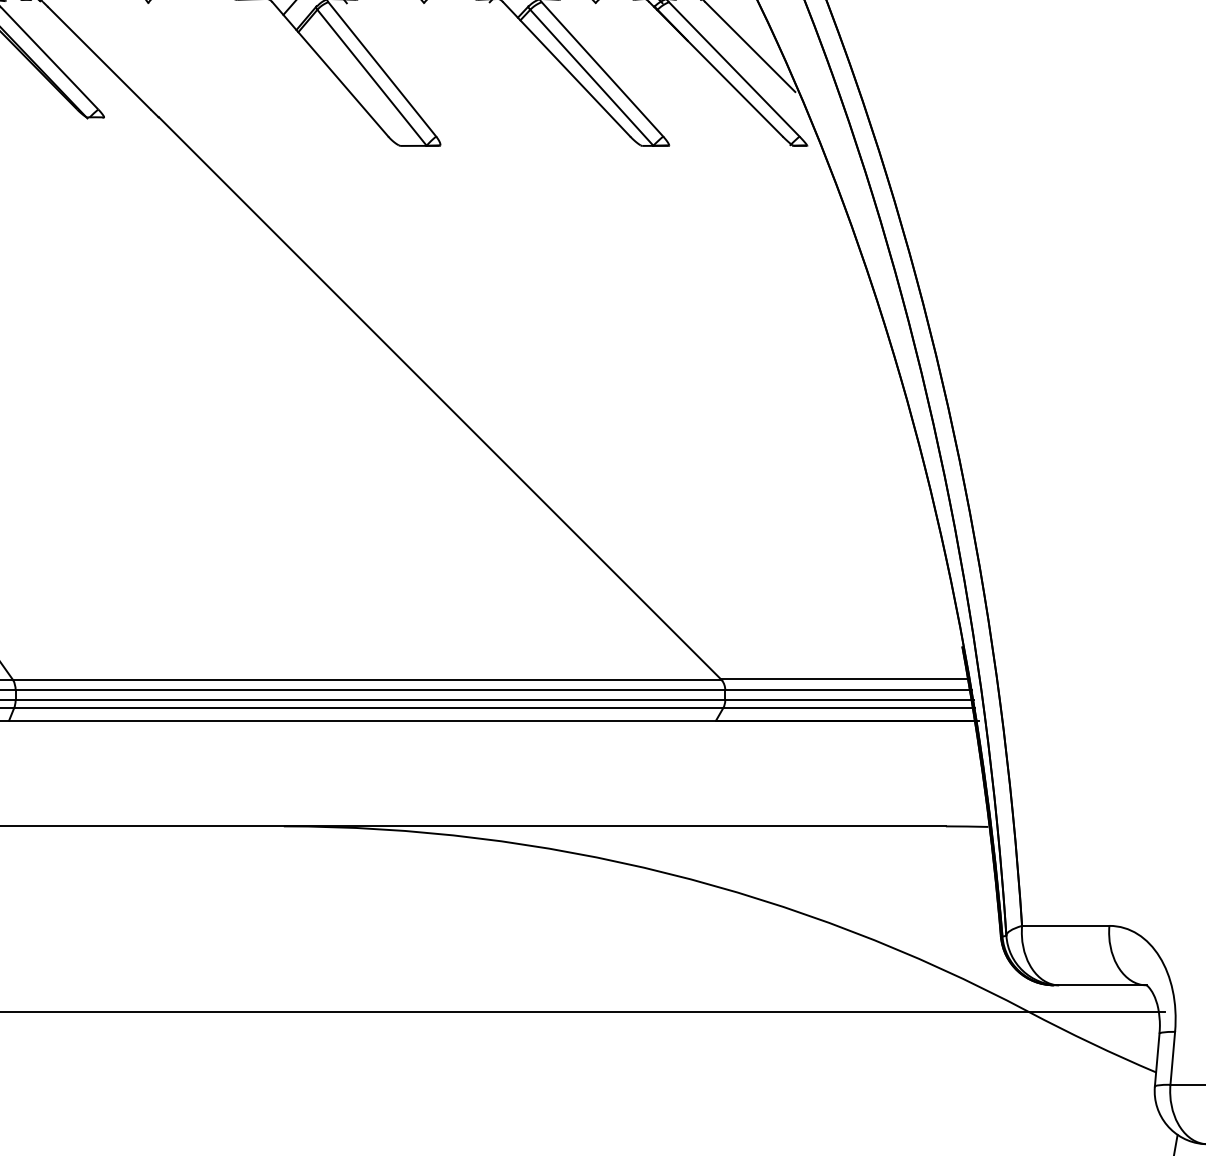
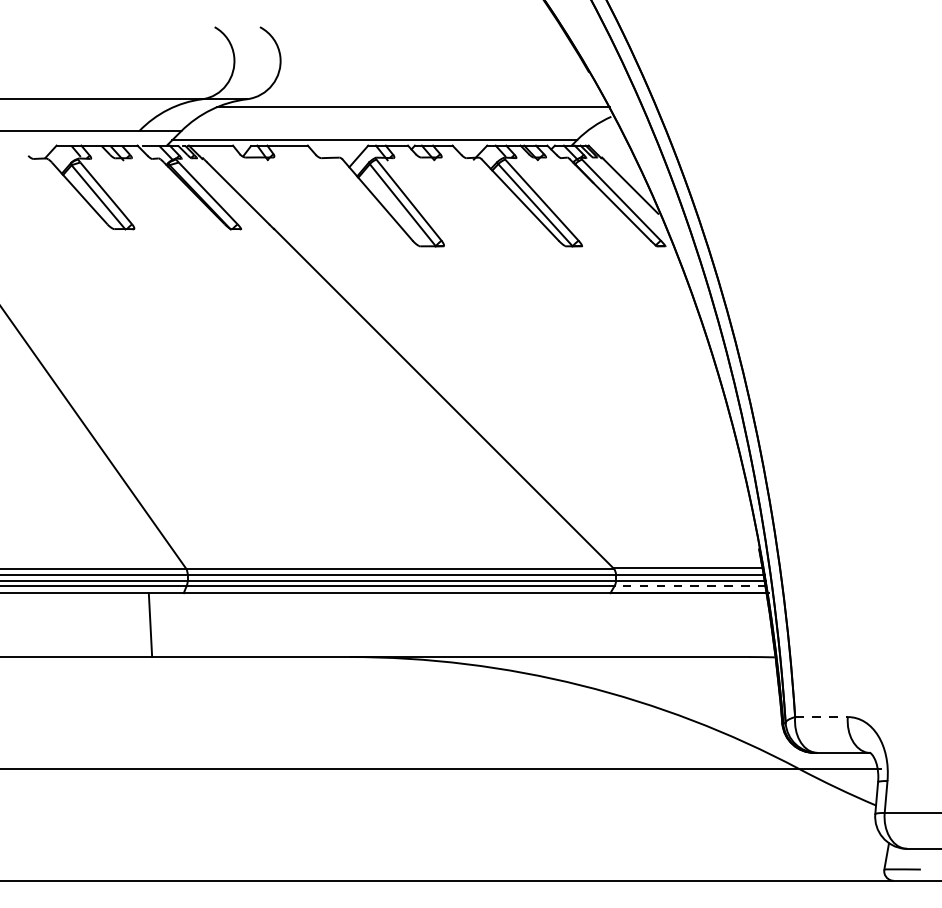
line: (848, 707) -> (690, 585), solid -> dashed
line: (1067, 926) -> (822, 717), solid -> dashed

